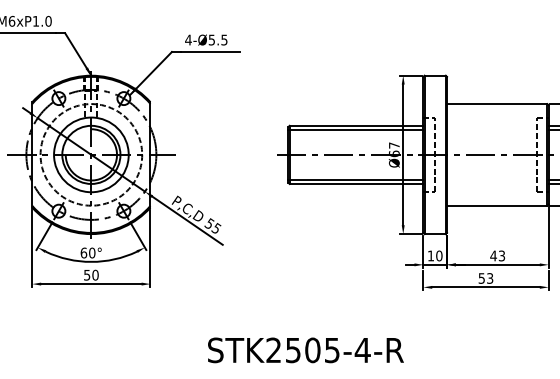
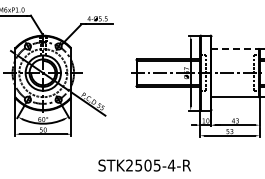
line: (497, 104) -> (235, 49), solid -> dashed

